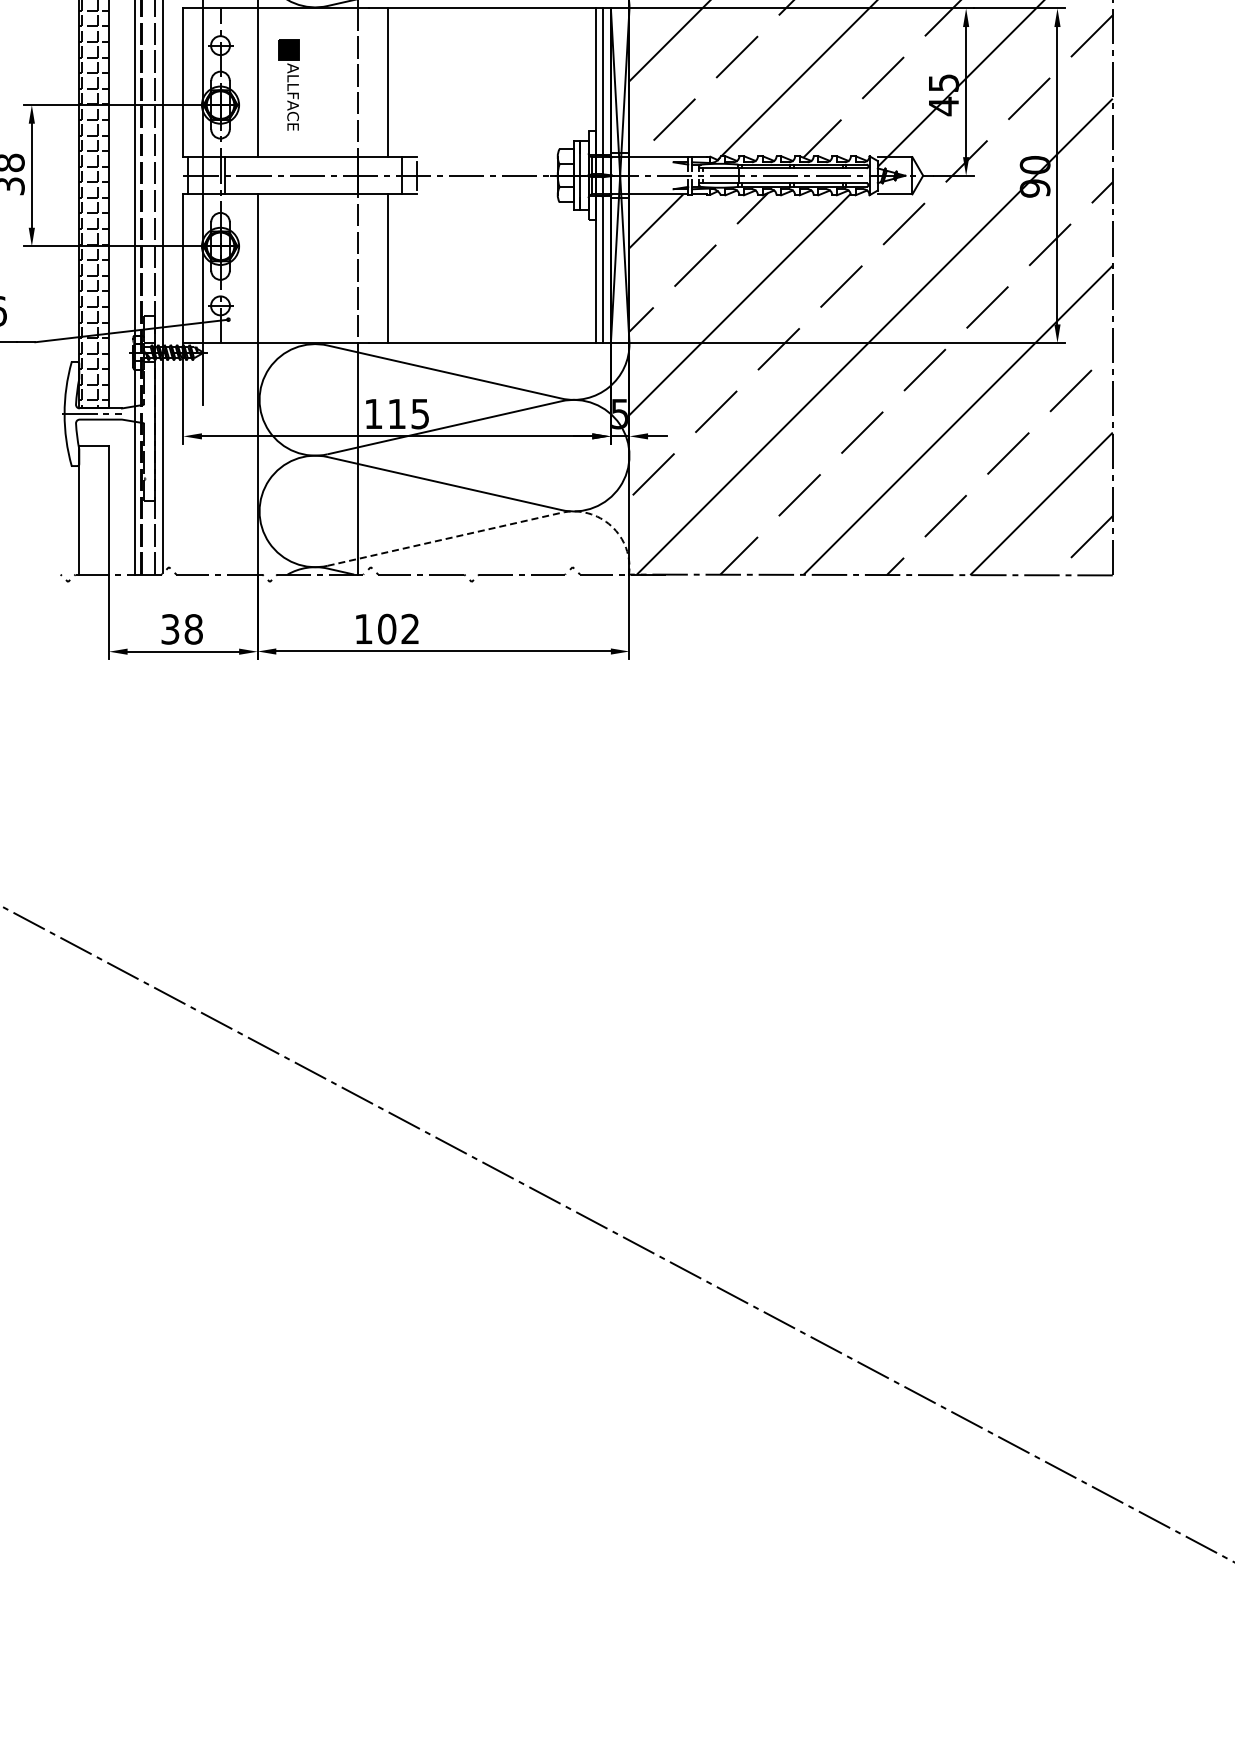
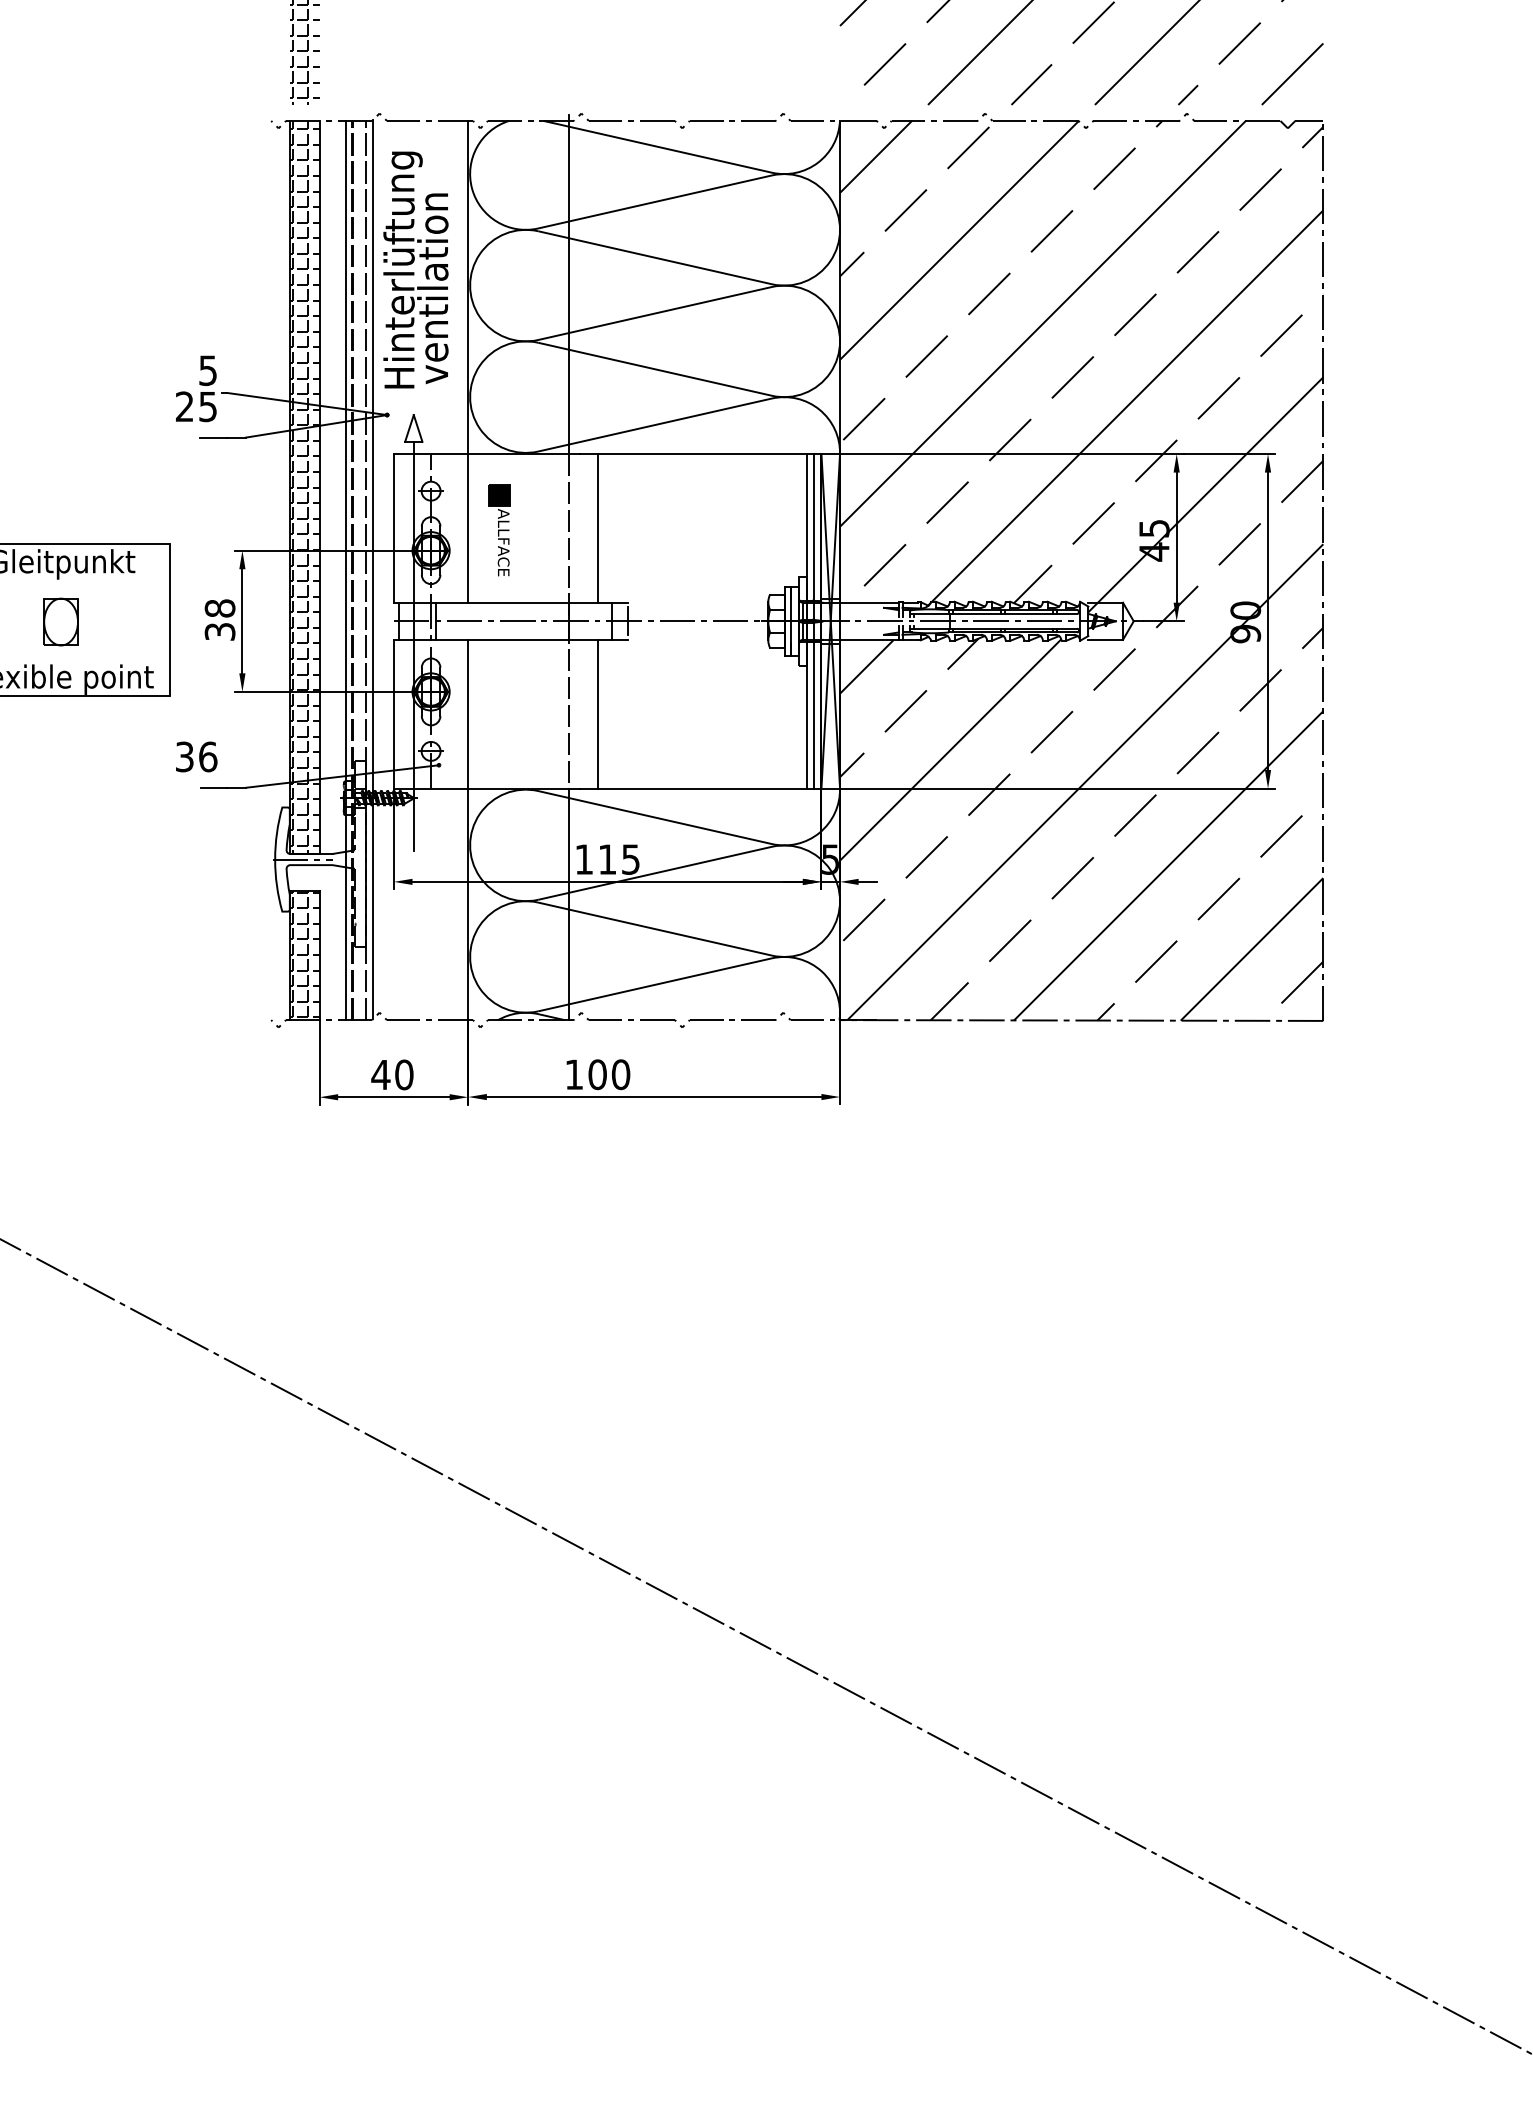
hatch: (93, 508) -> (304, 954), added
line: (506, 524) -> (717, 970), dashed -> solid
text: (181, 628) -> (392, 1074), 38 -> 40
text: (409, 628) -> (620, 1074), 102 -> 100

